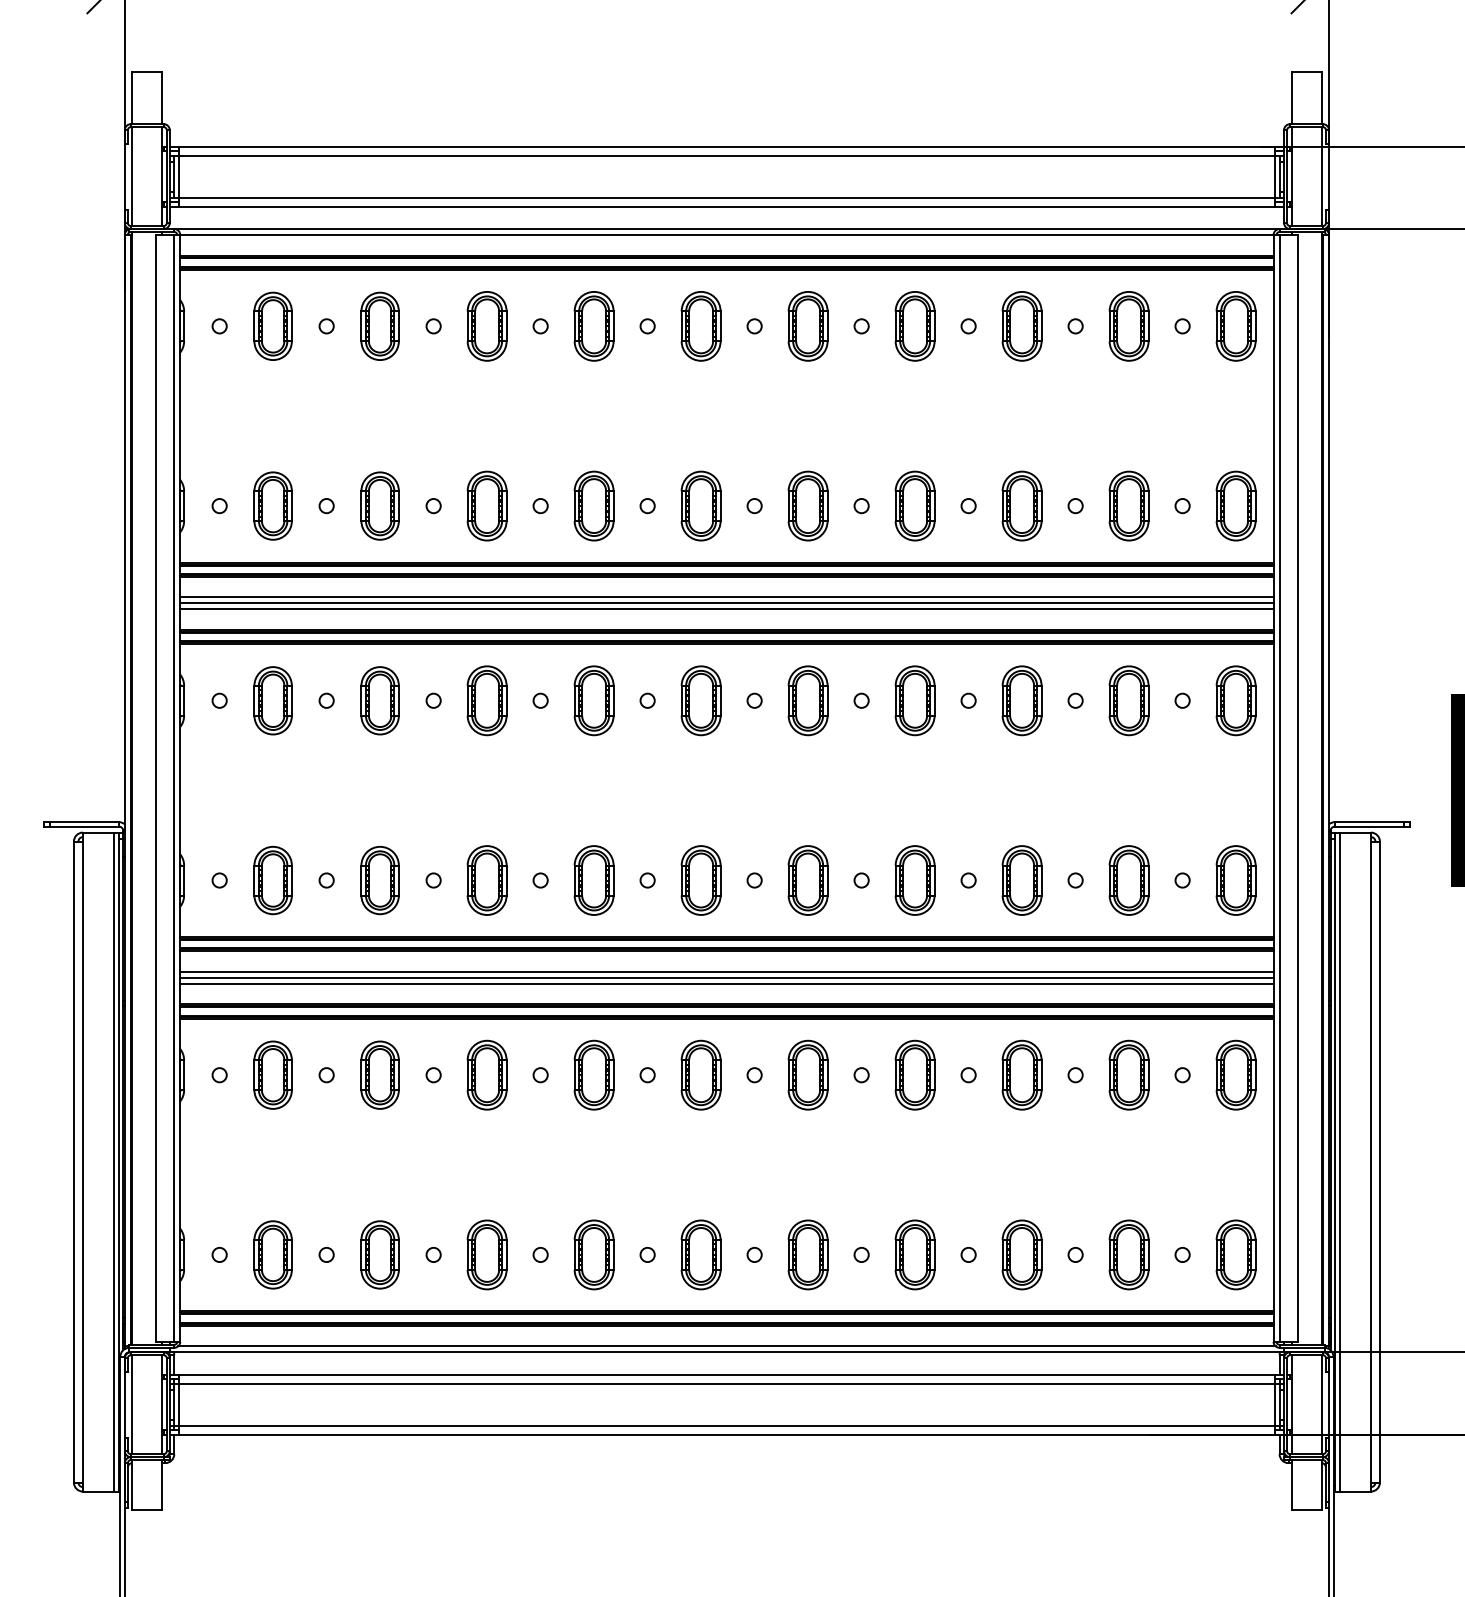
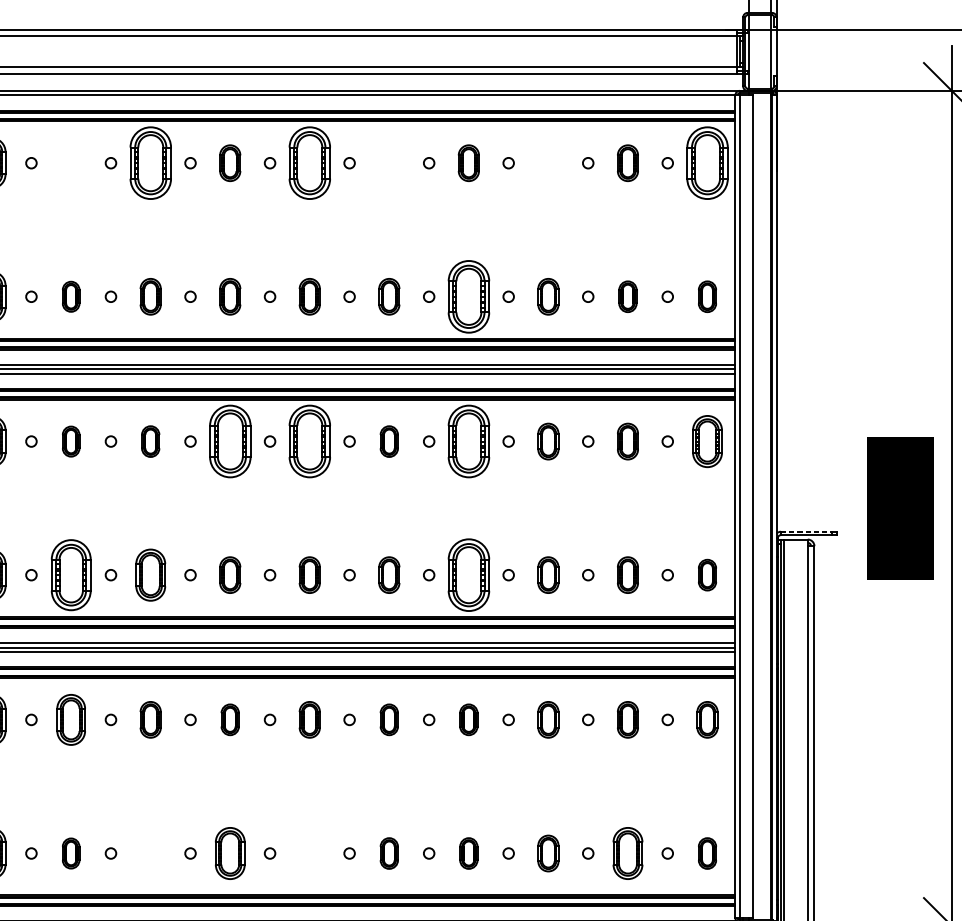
part: (379, 325) -> (70, 162), removed
part: (486, 326) -> (150, 163), size x1.4
part: (593, 326) -> (229, 163), size x0.7
part: (700, 326) -> (309, 163), size x1.4
part: (807, 326) -> (388, 163), removed
part: (914, 326) -> (468, 163), size x0.7
part: (1021, 326) -> (547, 163), removed
part: (1128, 326) -> (627, 163), size x0.7
part: (1235, 326) -> (707, 163), size x1.4
part: (379, 505) -> (70, 296), size x0.6
part: (486, 505) -> (150, 296), size x0.7
part: (593, 505) -> (229, 296), size x0.7
part: (700, 505) -> (309, 296), size x0.7
part: (807, 505) -> (388, 296), size x0.7
part: (914, 505) -> (468, 296), size x1.4
part: (1021, 505) -> (547, 296), size x0.7
part: (1128, 505) -> (627, 296), size x0.6
part: (1235, 505) -> (707, 296), size x0.6
part: (379, 700) -> (70, 441), size x0.6
part: (486, 700) -> (150, 441), size x0.6
part: (593, 700) -> (229, 441), size x1.4
part: (700, 700) -> (309, 441), size x1.4
part: (807, 700) -> (388, 441), size x0.6
part: (914, 700) -> (468, 441), size x1.4
part: (1021, 700) -> (547, 441), size x0.7
part: (1128, 700) -> (627, 441), size x0.7
line: (1369, 822) -> (806, 532), solid -> dashed
part: (379, 880) -> (70, 575), size x1.4
part: (593, 880) -> (229, 575), size x0.7
part: (700, 880) -> (309, 575), size x0.7
part: (807, 880) -> (388, 575), size x0.7
part: (914, 880) -> (468, 575), size x1.4
part: (1021, 880) -> (547, 575), size x0.7
part: (1128, 880) -> (627, 575), size x0.7
part: (1235, 880) -> (707, 575), size x0.6
part: (486, 1074) -> (150, 719), size x0.7
part: (593, 1074) -> (229, 719), size x0.6
part: (700, 1074) -> (309, 719), size x0.7
part: (807, 1074) -> (388, 719), size x0.6
part: (914, 1074) -> (468, 719), size x0.6
part: (1021, 1074) -> (547, 719), size x0.7
part: (1128, 1074) -> (627, 719), size x0.7
part: (1235, 1074) -> (707, 719), size x0.7
part: (379, 1254) -> (70, 853), size x0.6
part: (486, 1254) -> (150, 853), removed
part: (700, 1254) -> (309, 853), removed
part: (807, 1254) -> (388, 853), size x0.6
part: (914, 1254) -> (468, 853), size x0.6
part: (1021, 1254) -> (547, 853), size x0.7
part: (1235, 1254) -> (707, 853), size x0.6

